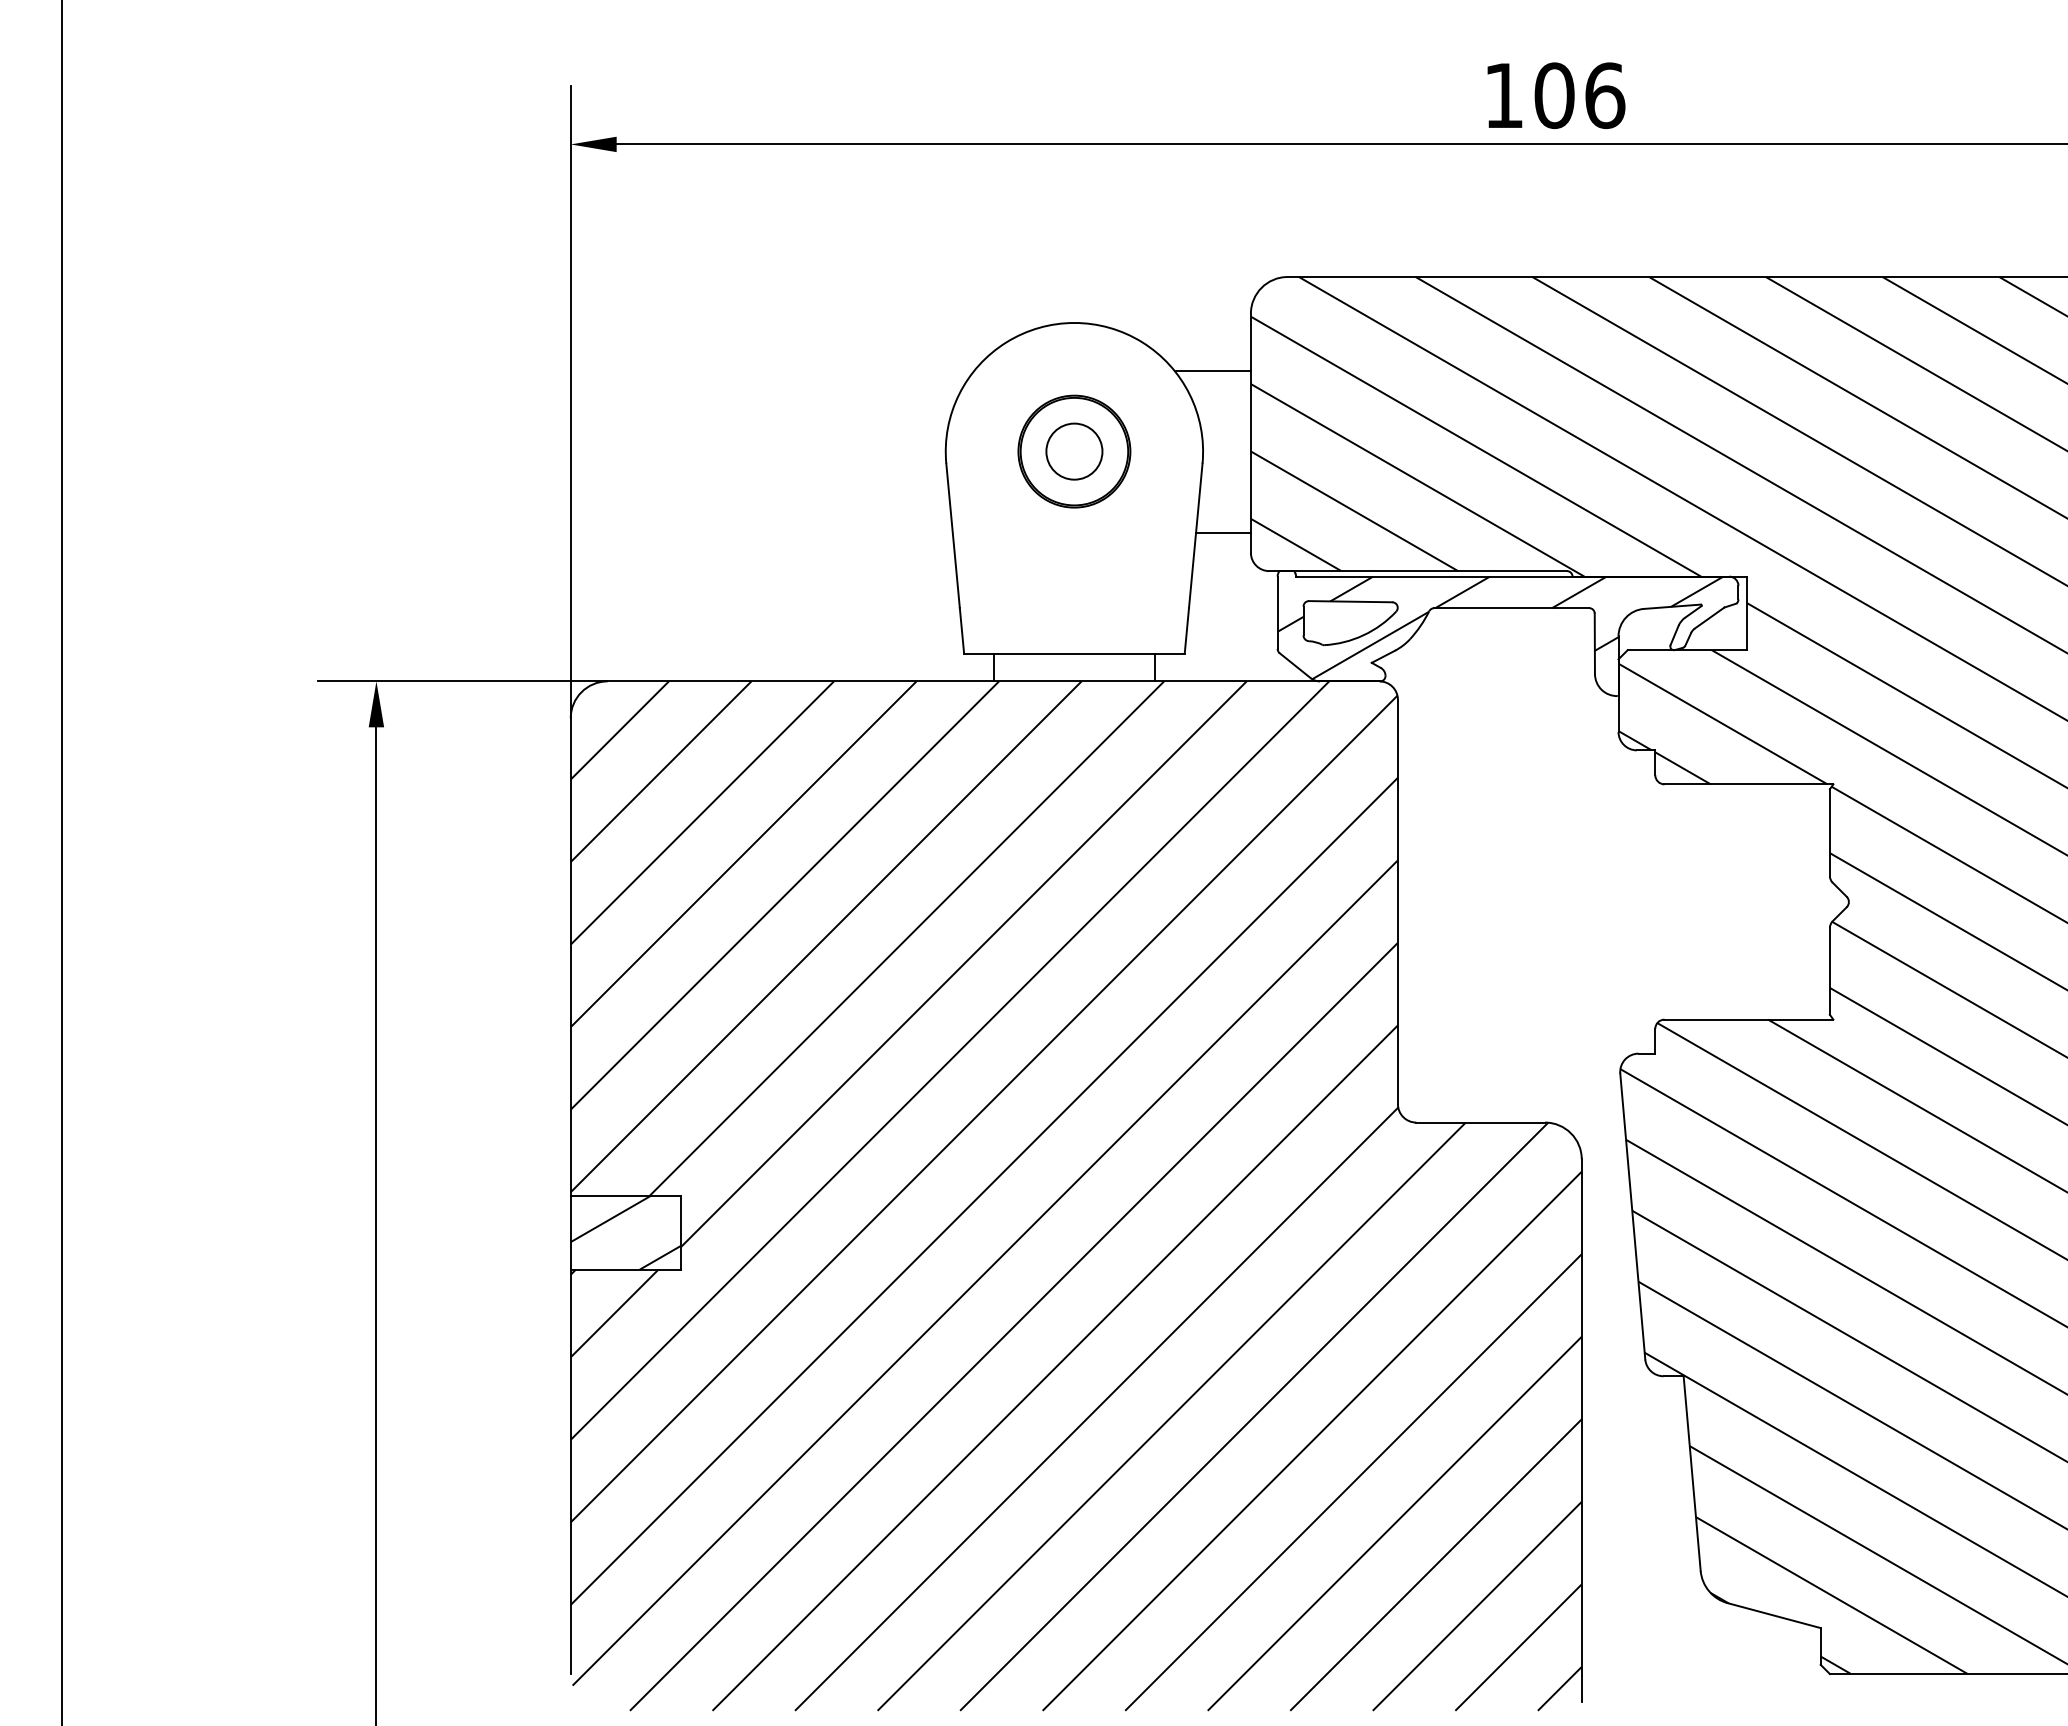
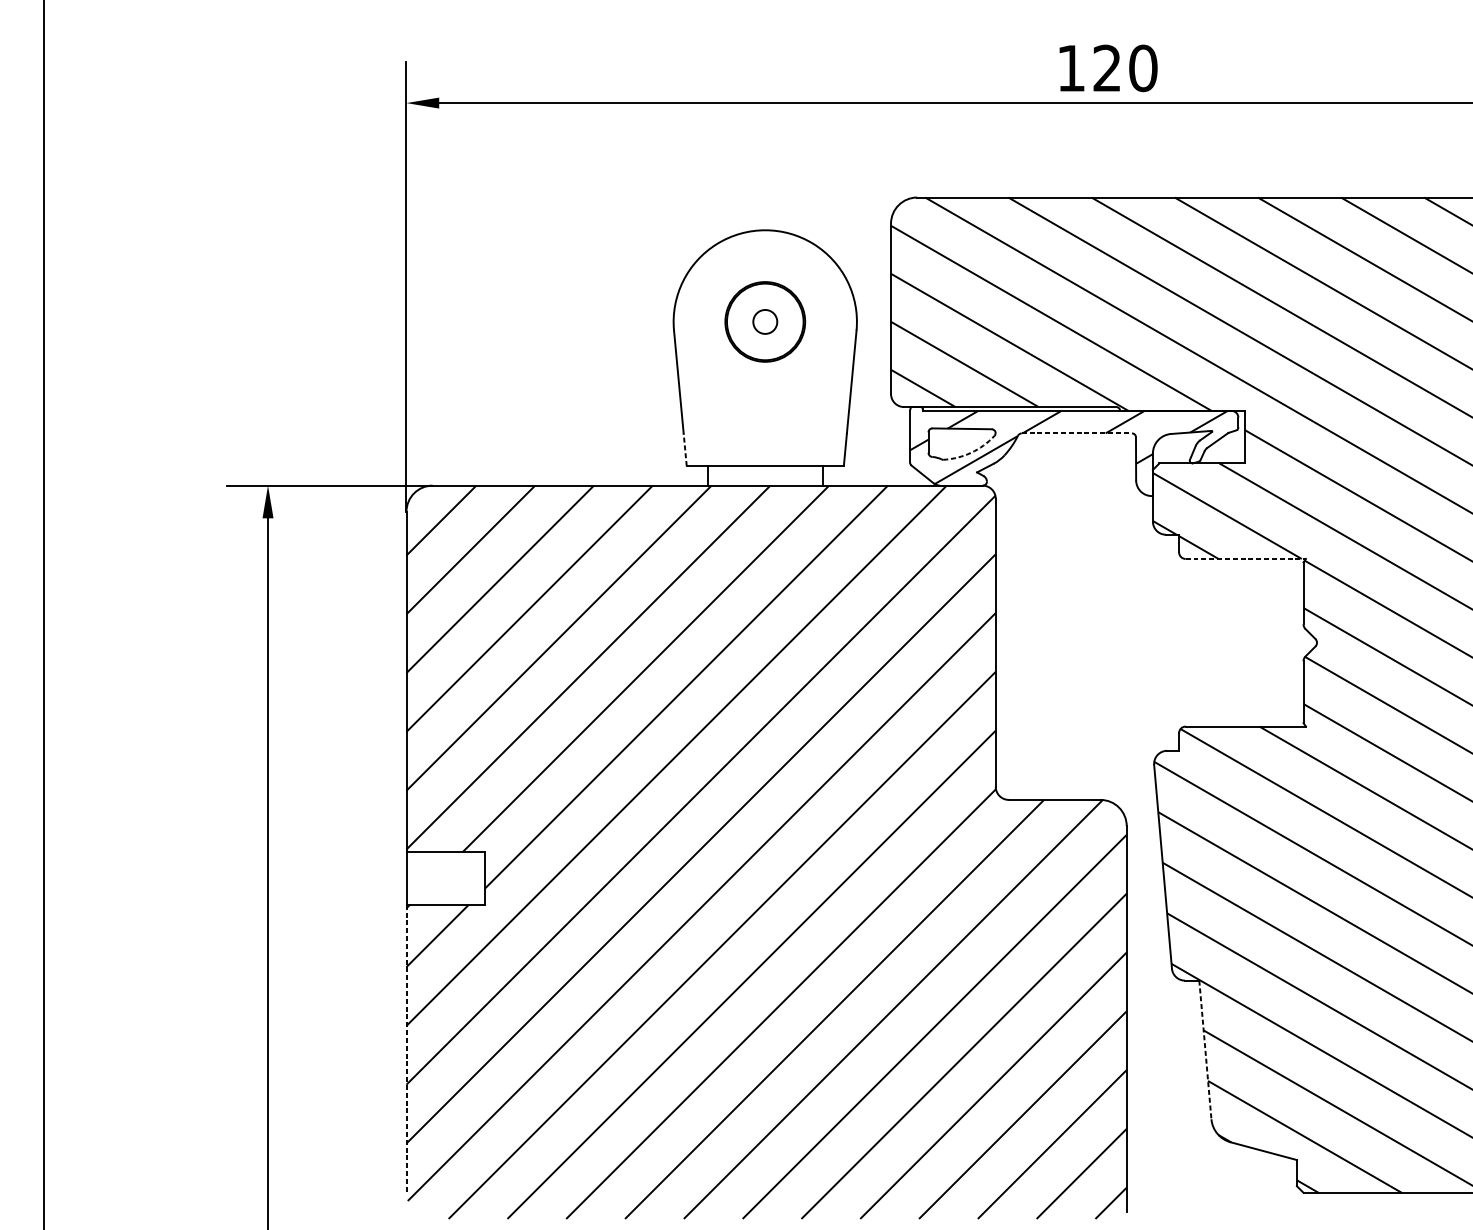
text: (1579, 95) -> (1125, 68), 106 -> 120
line: (1212, 370) -> (863, 264), removed
circle: (1074, 451) -> (765, 321), size x0.6
line: (1223, 532) -> (871, 379), removed
line: (1512, 608) -> (1077, 433), solid -> dashed
line: (961, 630) -> (684, 449), solid -> dashed
arc: (1363, 635) -> (971, 452), solid -> dashed
line: (1749, 784) -> (1246, 559), solid -> dashed
hatch: (625, 1232) -> (445, 878), removed
line: (570, 1472) -> (406, 1049), solid -> dashed
line: (1692, 1473) -> (1205, 1049), solid -> dashed

